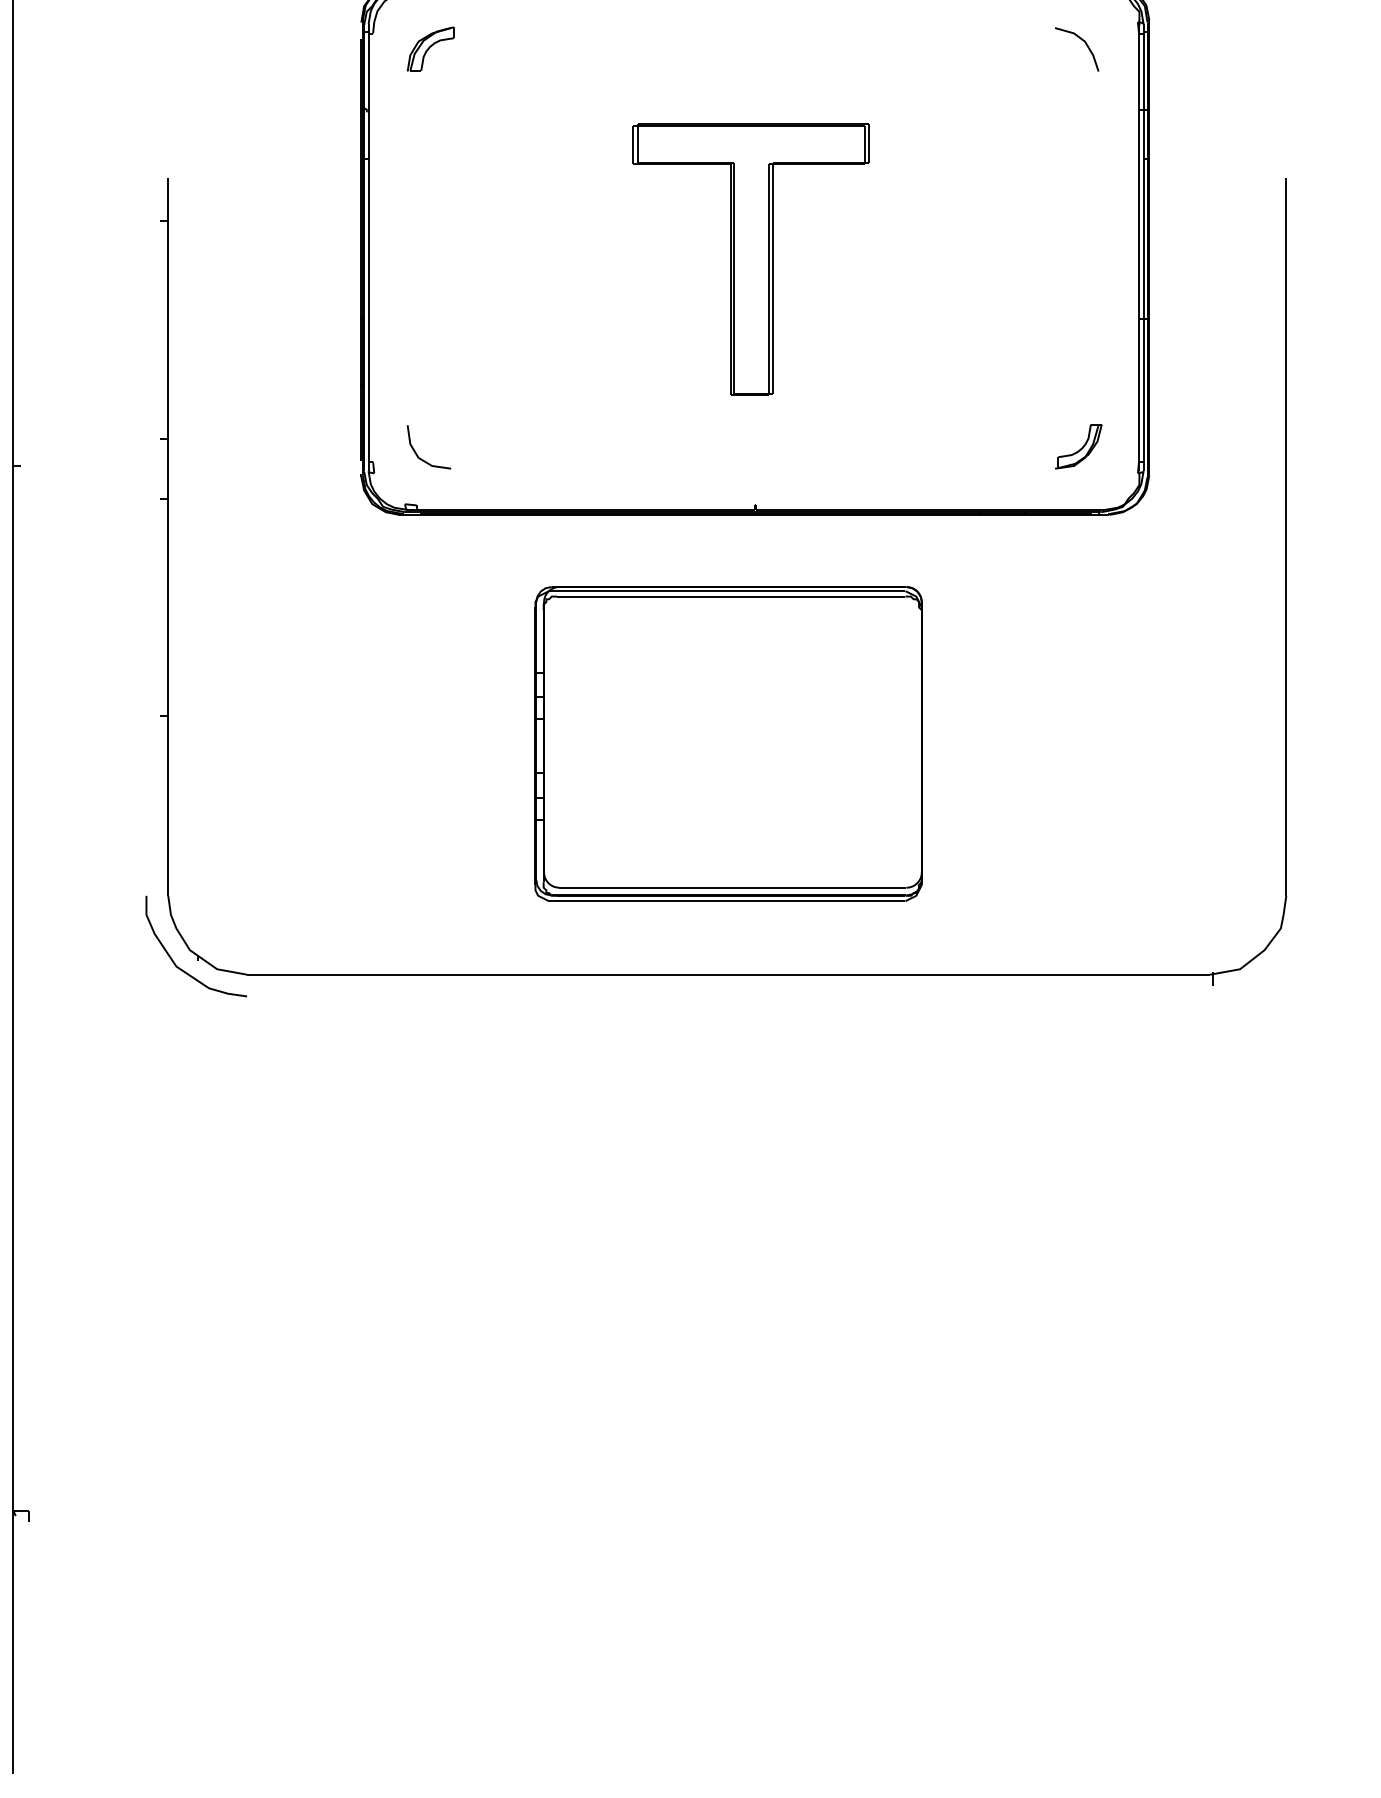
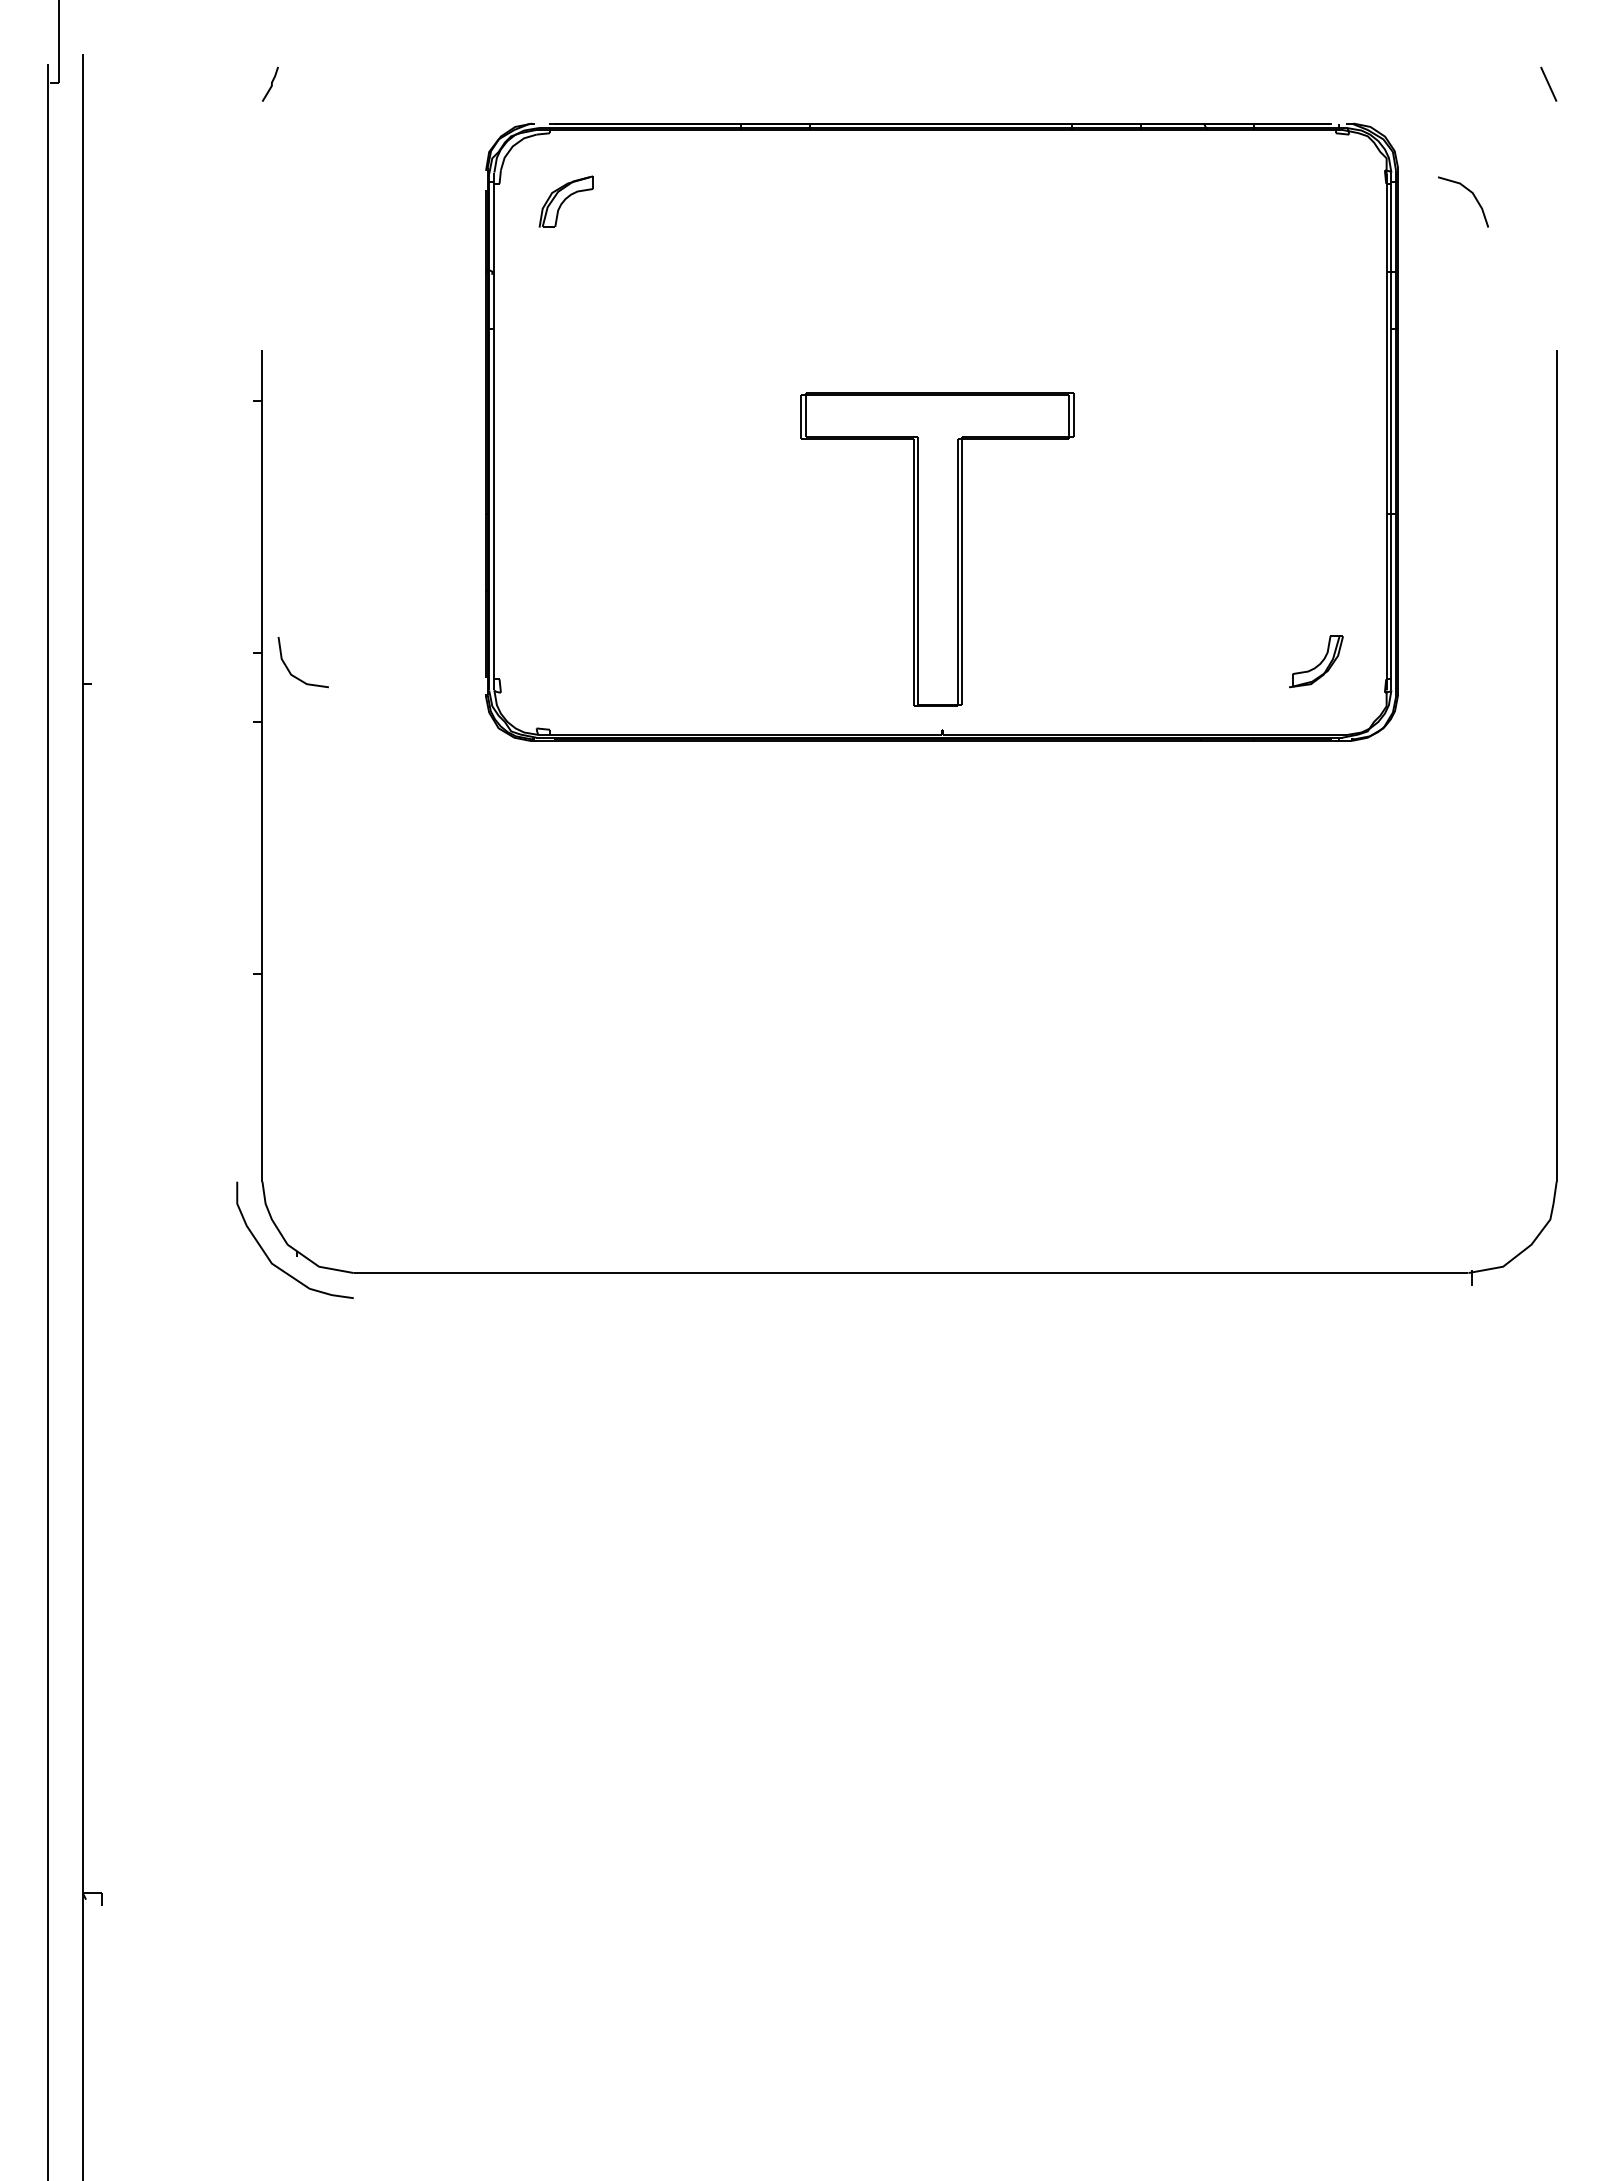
curve: (1085, 44) -> (1473, 196), moved
part: (751, 259) -> (937, 549), moved
curve: (417, 453) -> (289, 669), moved
part: (728, 743) -> (910, 1005), removed

